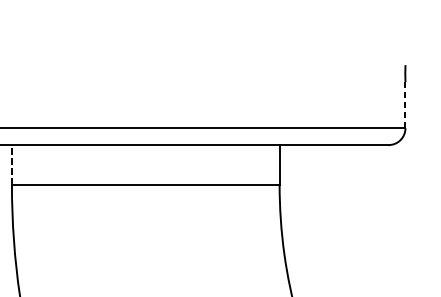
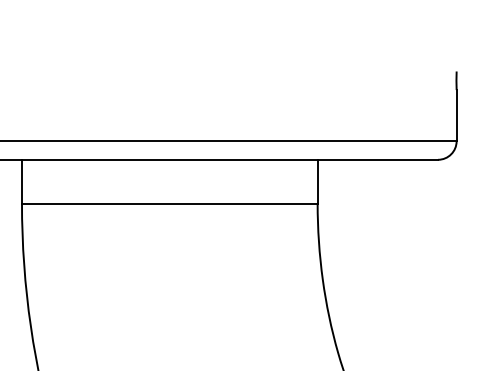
line: (405, 104) -> (456, 115), dashed -> solid
line: (12, 164) -> (22, 181), dashed -> solid

